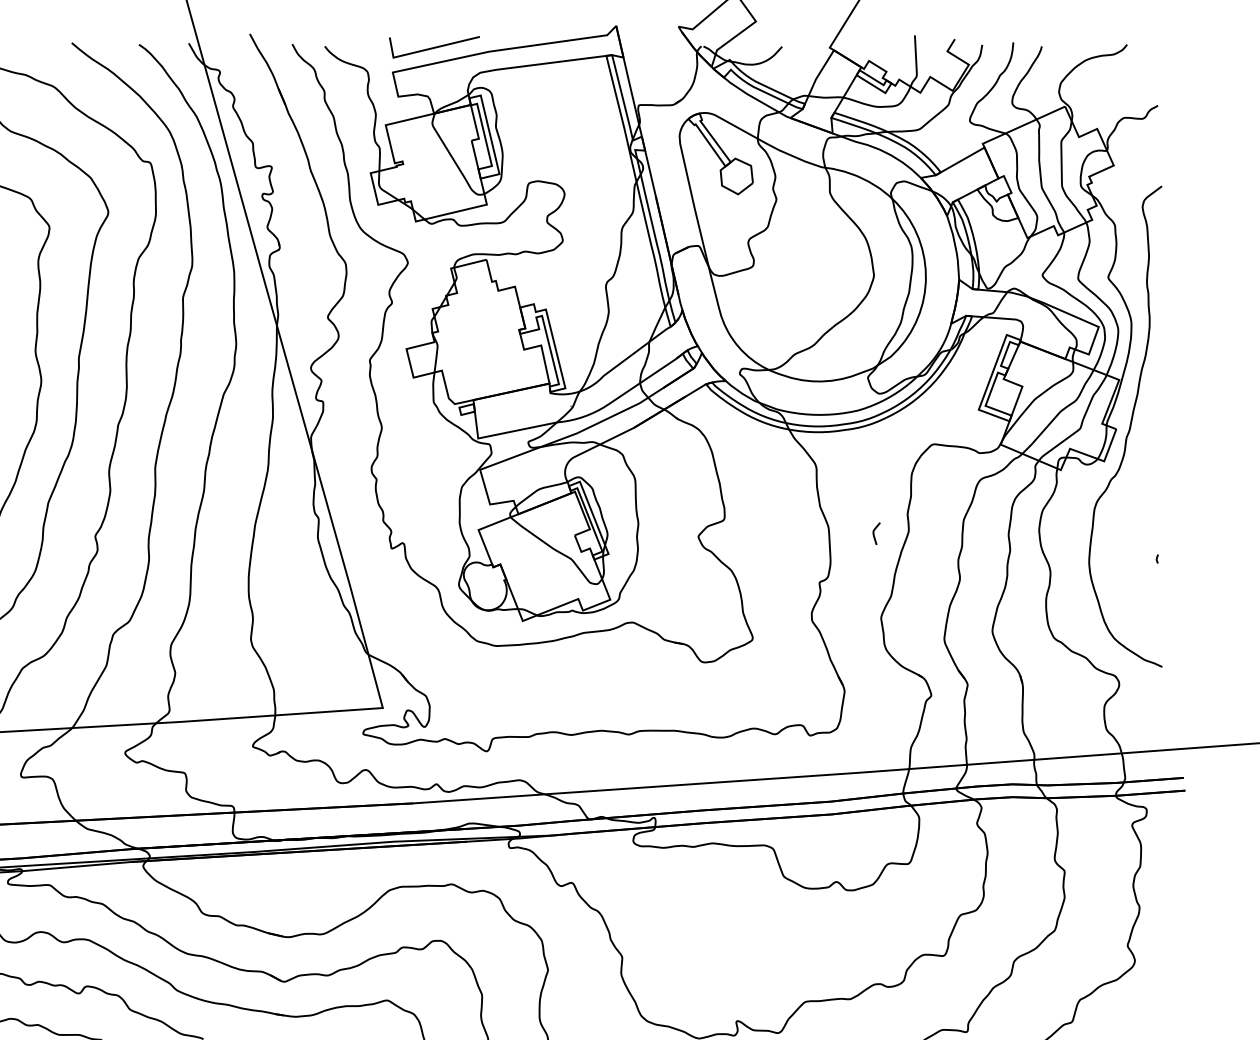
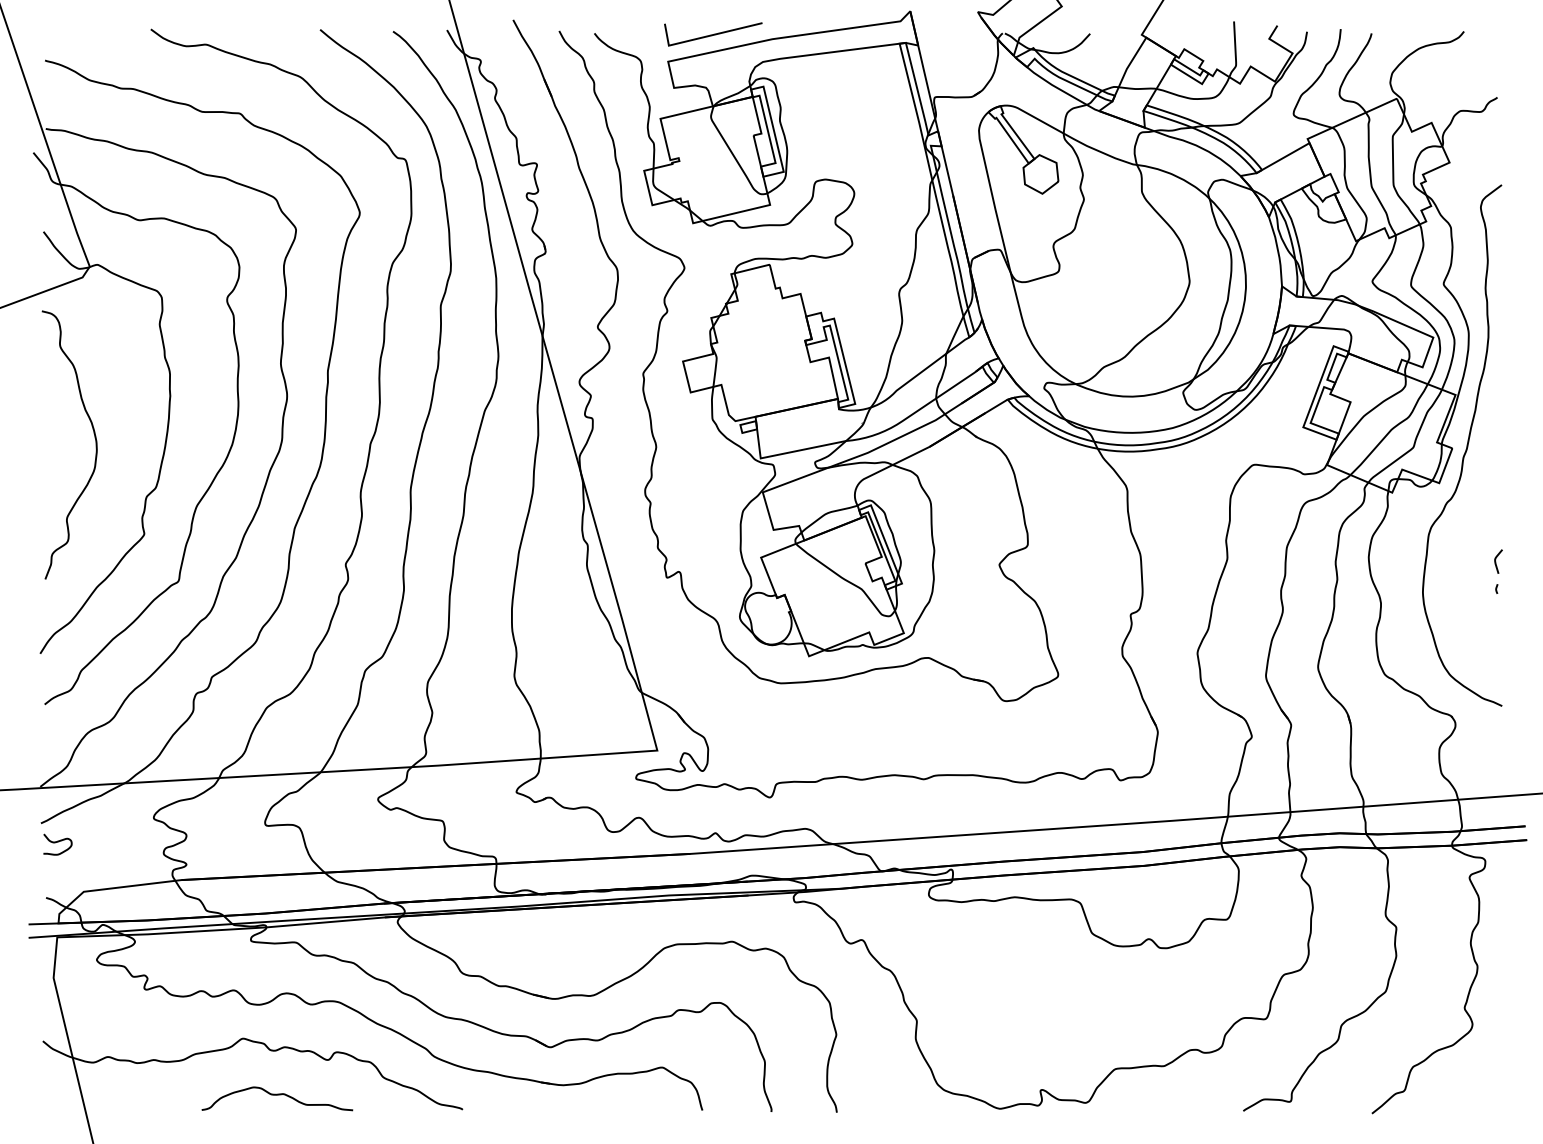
curve: (874, 533) -> (1496, 561), moved

